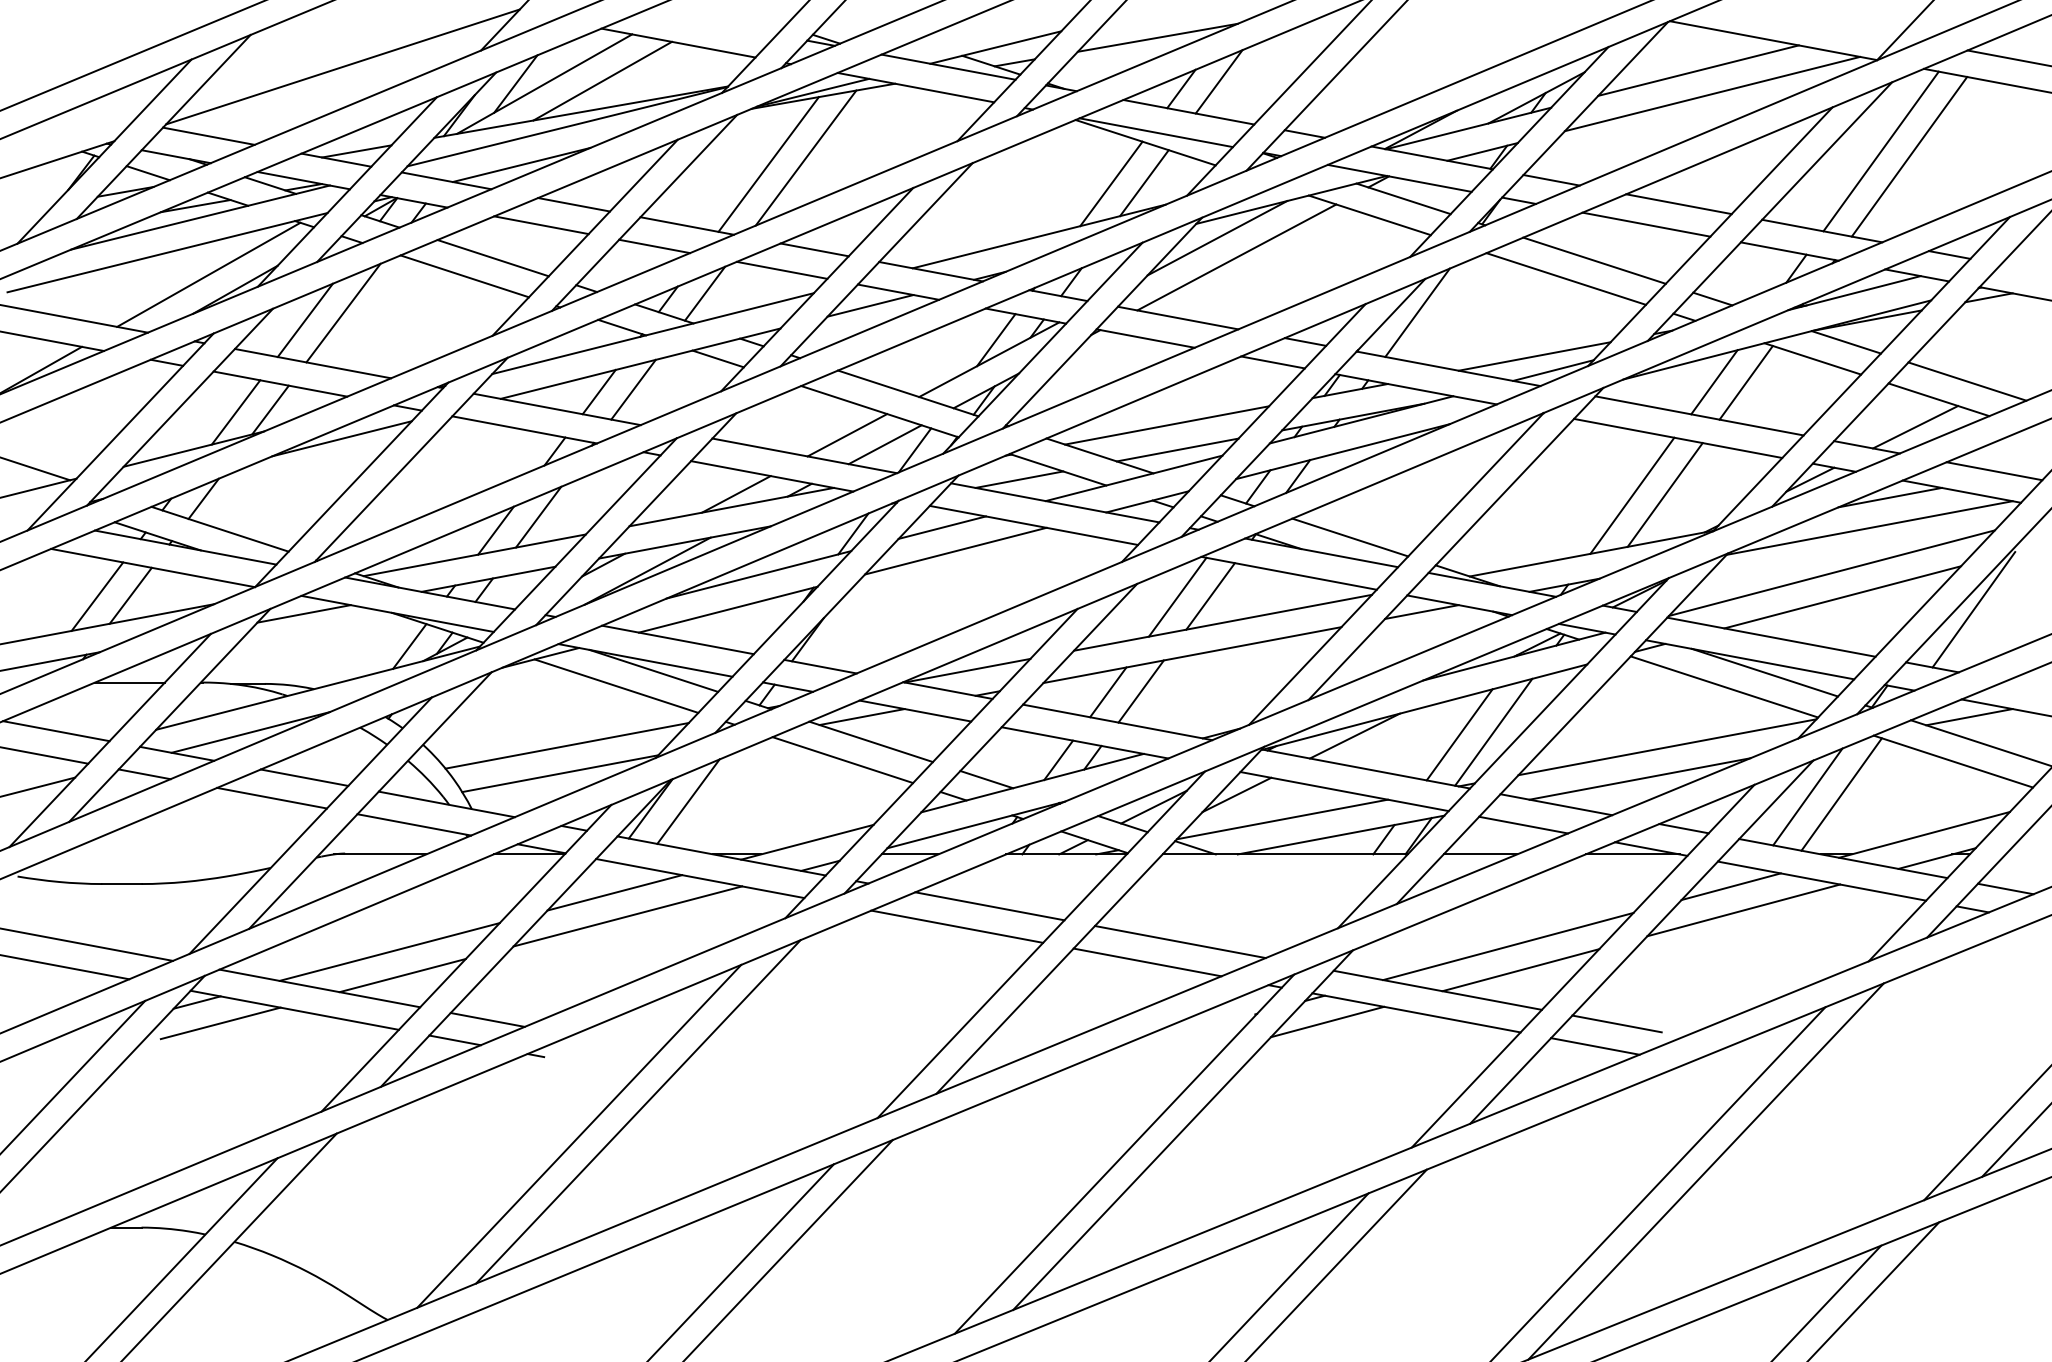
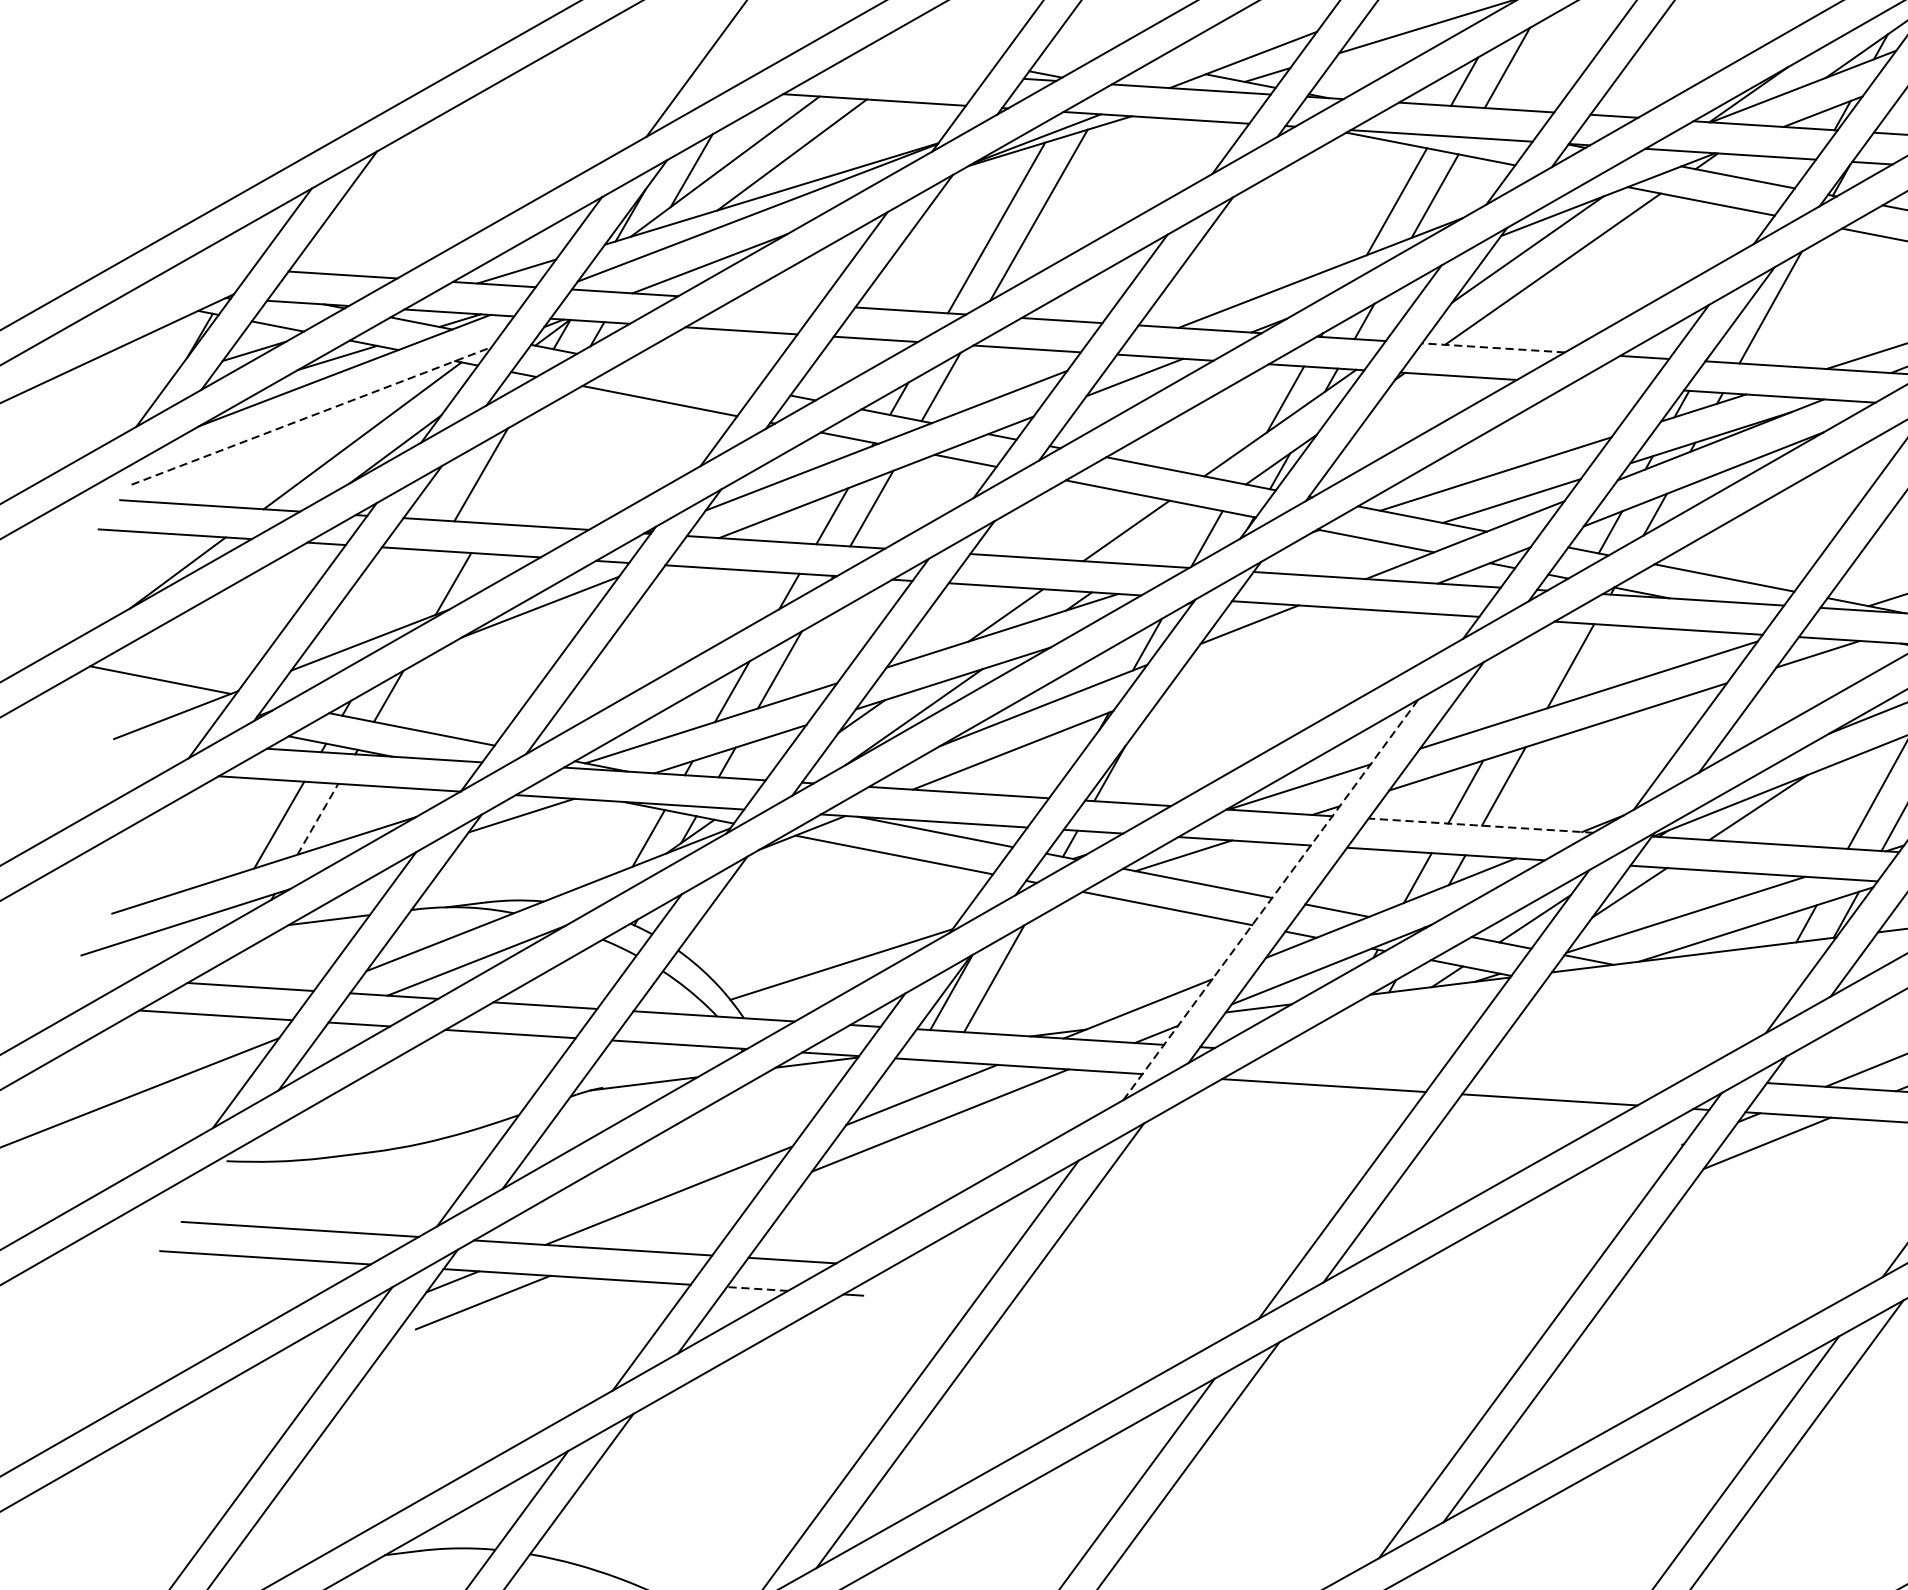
line: (342, 66) -> (488, 175), removed
line: (574, 204) -> (776, 302), removed
line: (167, 252) -> (311, 415), solid -> dashed
line: (492, 258) -> (689, 376), removed
line: (343, 312) -> (524, 460), removed
line: (1177, 318) -> (1492, 348), solid -> dashed
line: (1272, 362) -> (1609, 385), removed
line: (235, 412) -> (413, 591), removed
line: (884, 444) -> (1170, 536), removed
line: (1019, 479) -> (1332, 557), removed
line: (955, 550) -> (1268, 649), removed
line: (131, 595) -> (318, 818), solid -> dashed
line: (1177, 596) -> (1532, 671), removed
line: (1117, 722) -> (1480, 825), solid -> dashed
line: (566, 745) -> (844, 930), removed
line: (931, 763) -> (1270, 899), solid -> dashed
line: (989, 906) -> (1358, 1057), removed
line: (1179, 942) -> (1584, 1072), removed
line: (402, 975) -> (687, 1221), removed
line: (454, 1040) -> (756, 1289), solid -> dashed

